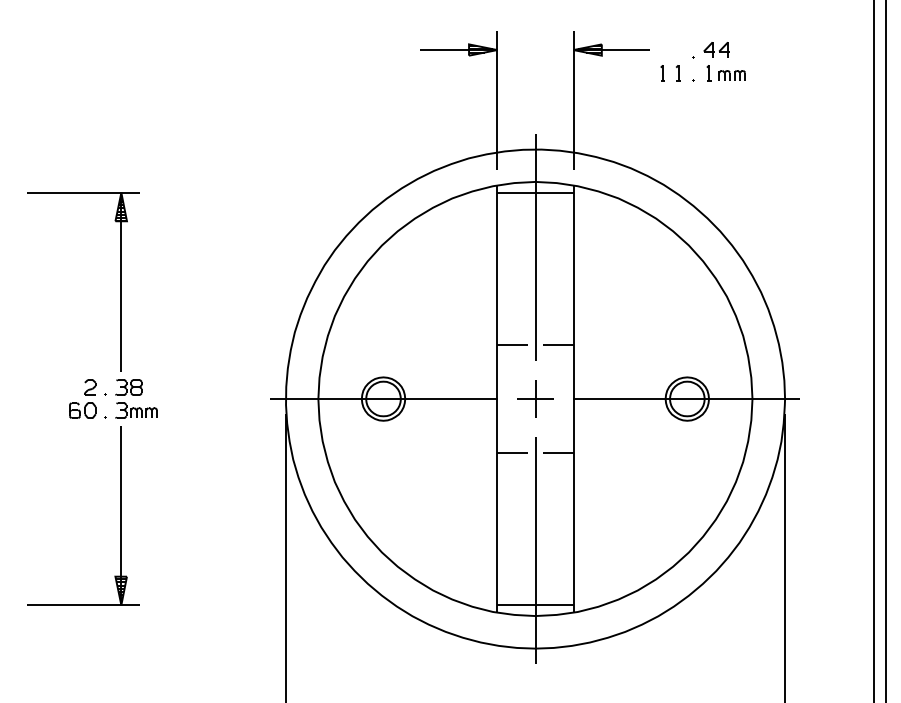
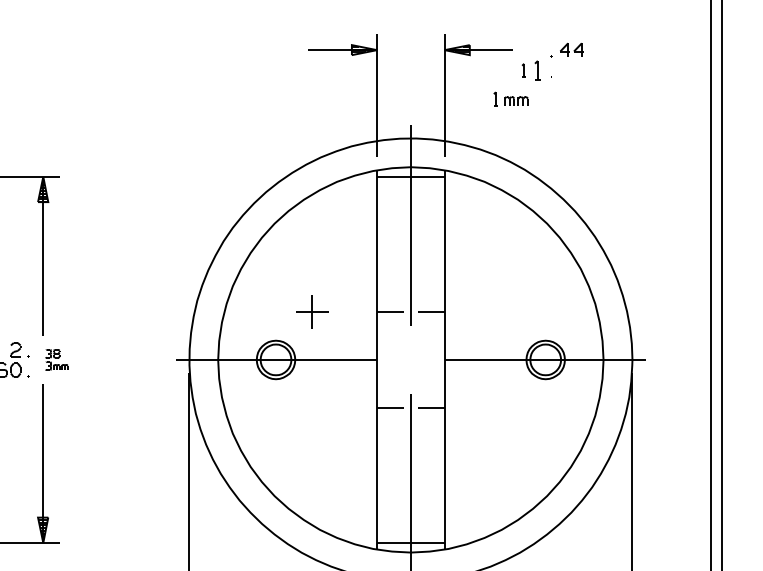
part: (678, 73) -> (537, 70), size x1.4
part: (725, 73) -> (510, 99), moved
part: (136, 398) -> (56, 359), size x0.6
part: (535, 398) -> (312, 311), moved

